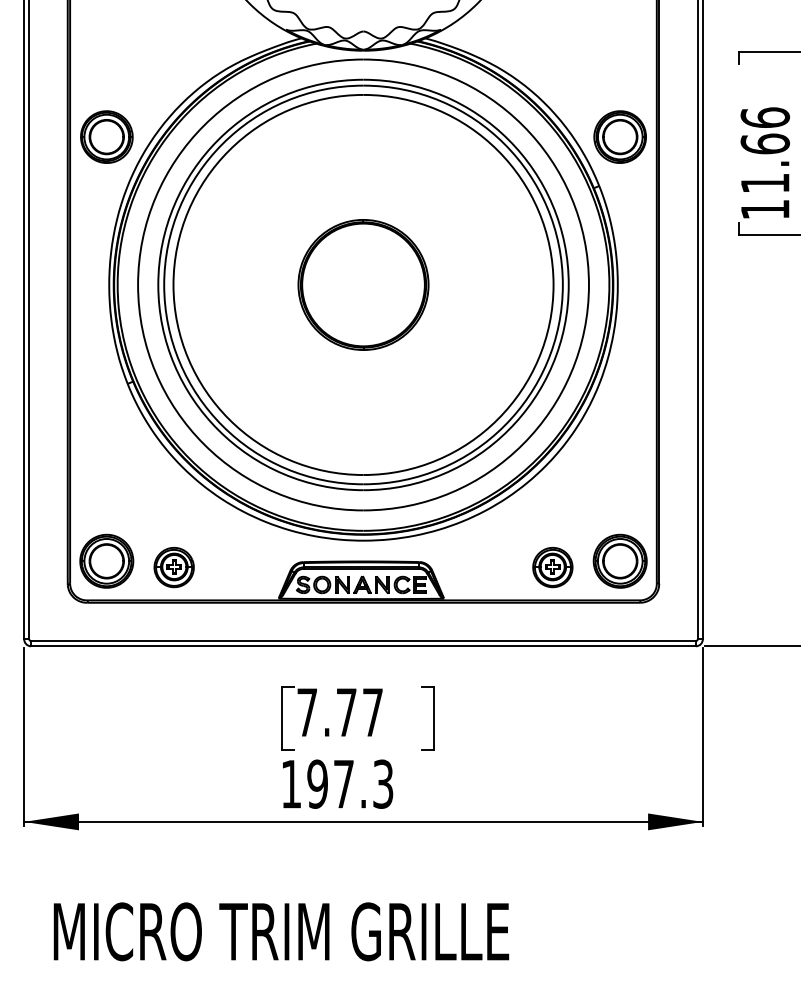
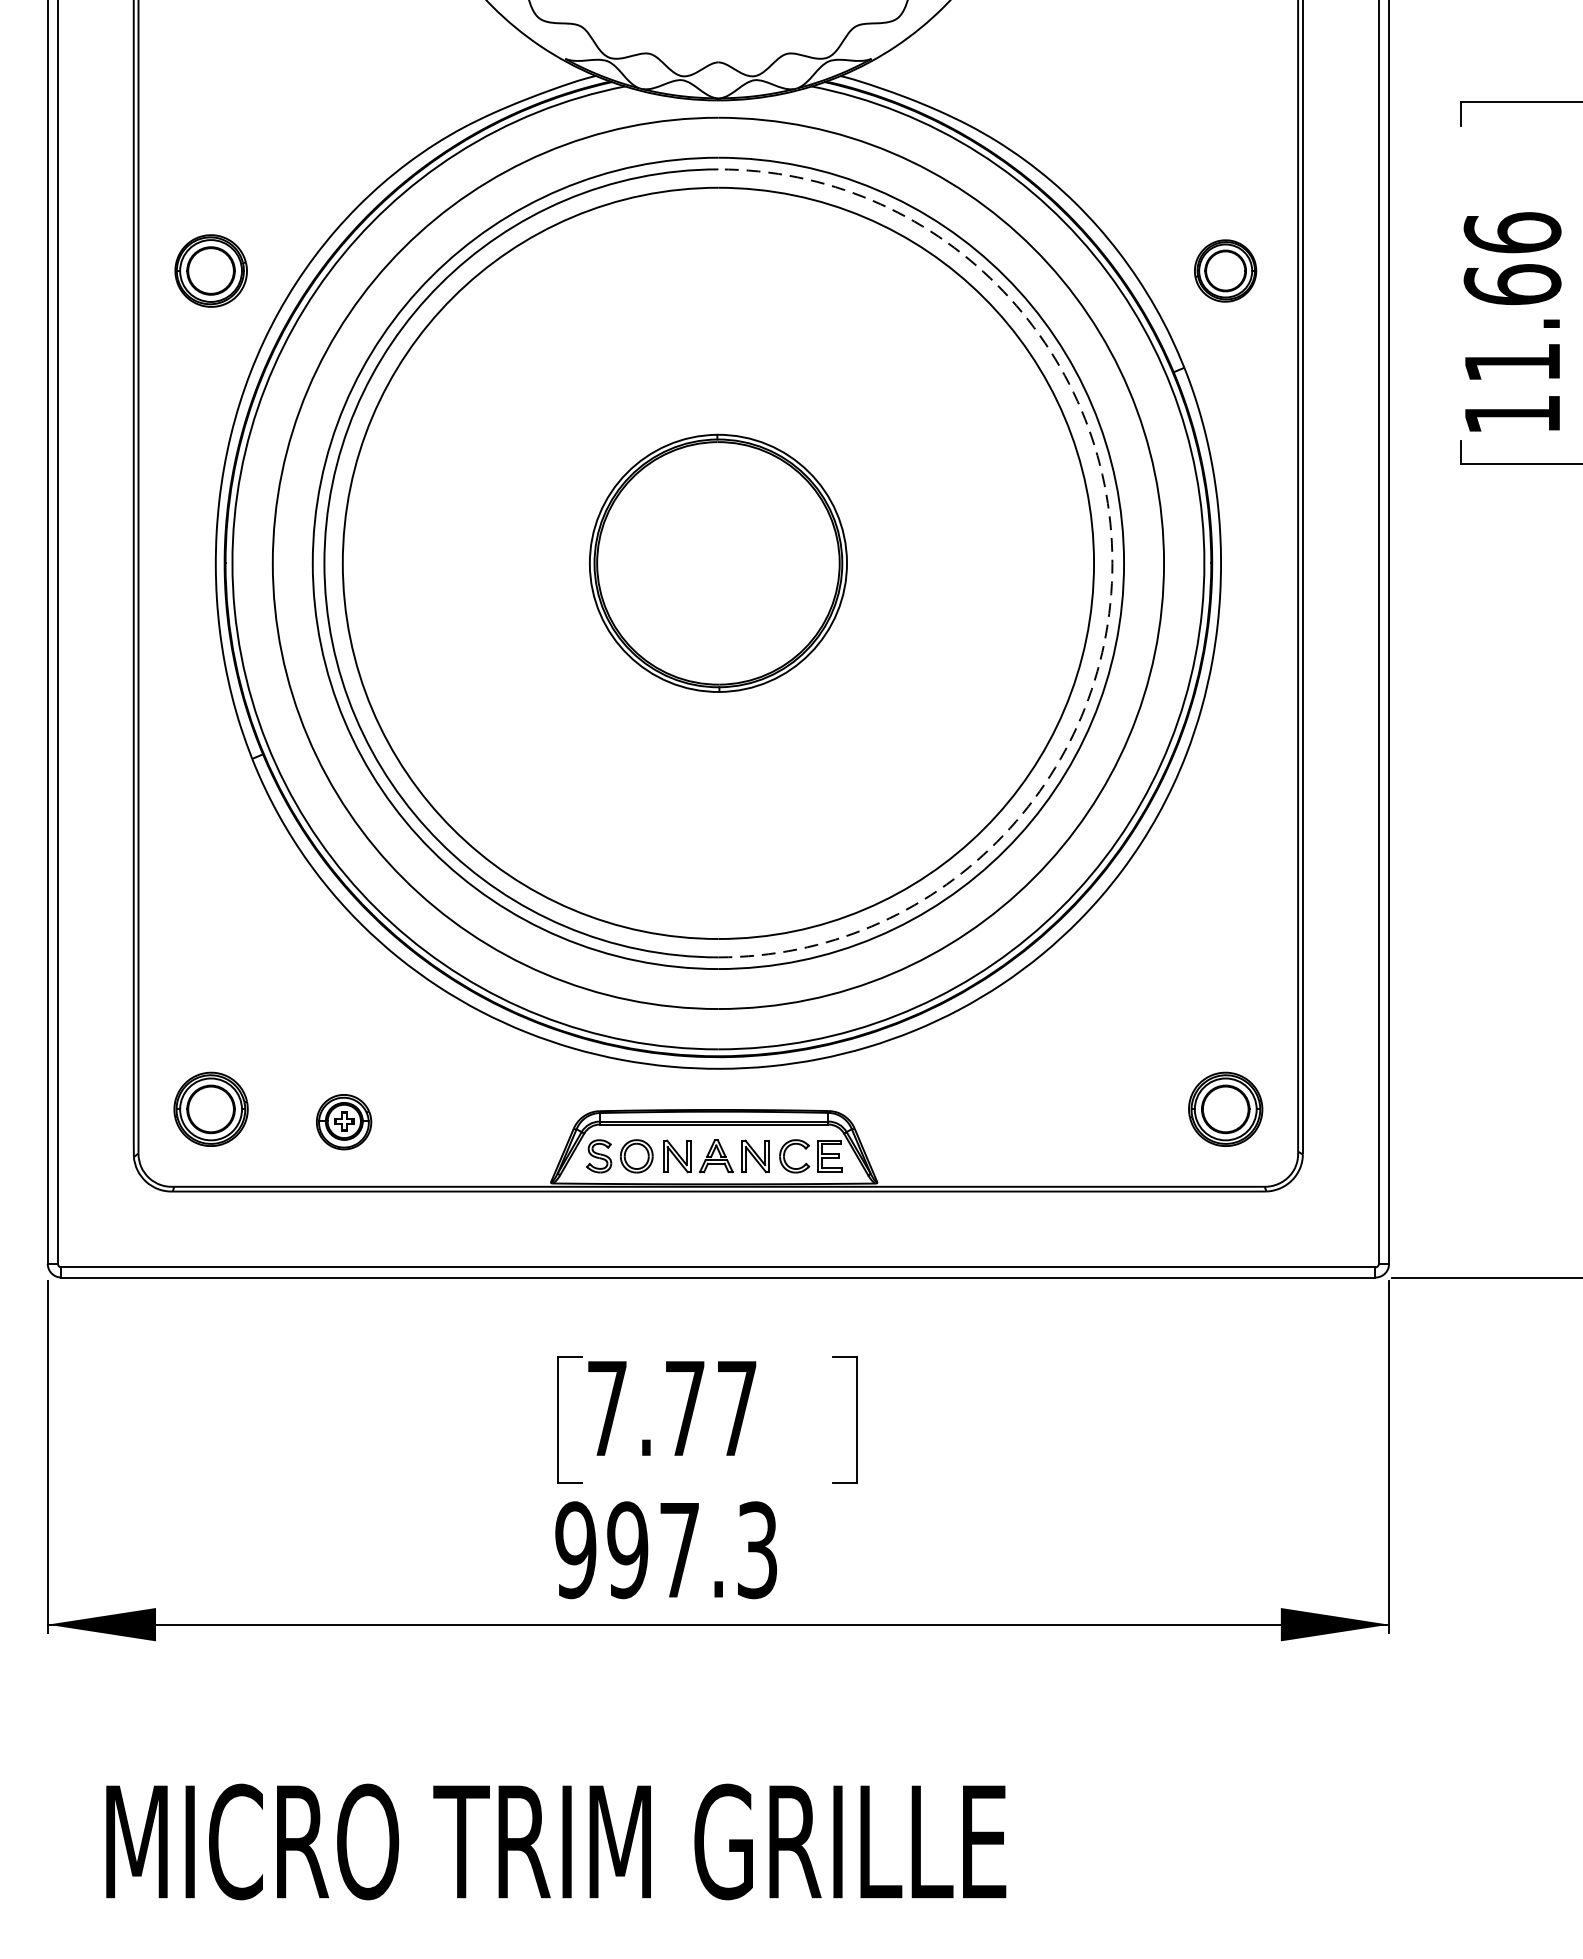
part: (106, 136) -> (210, 269), size x0.7
part: (619, 136) -> (1224, 269), size x0.6
arc: (562, 284) -> (1111, 562), solid -> dashed
part: (106, 560) -> (210, 1107), size x0.7
part: (619, 560) -> (1224, 1107), size x0.7
part: (173, 567) -> (342, 1121), size x0.7
part: (552, 567) -> (1091, 1121), removed
text: (291, 783) -> (576, 1548), 197.3 -> 997.3

